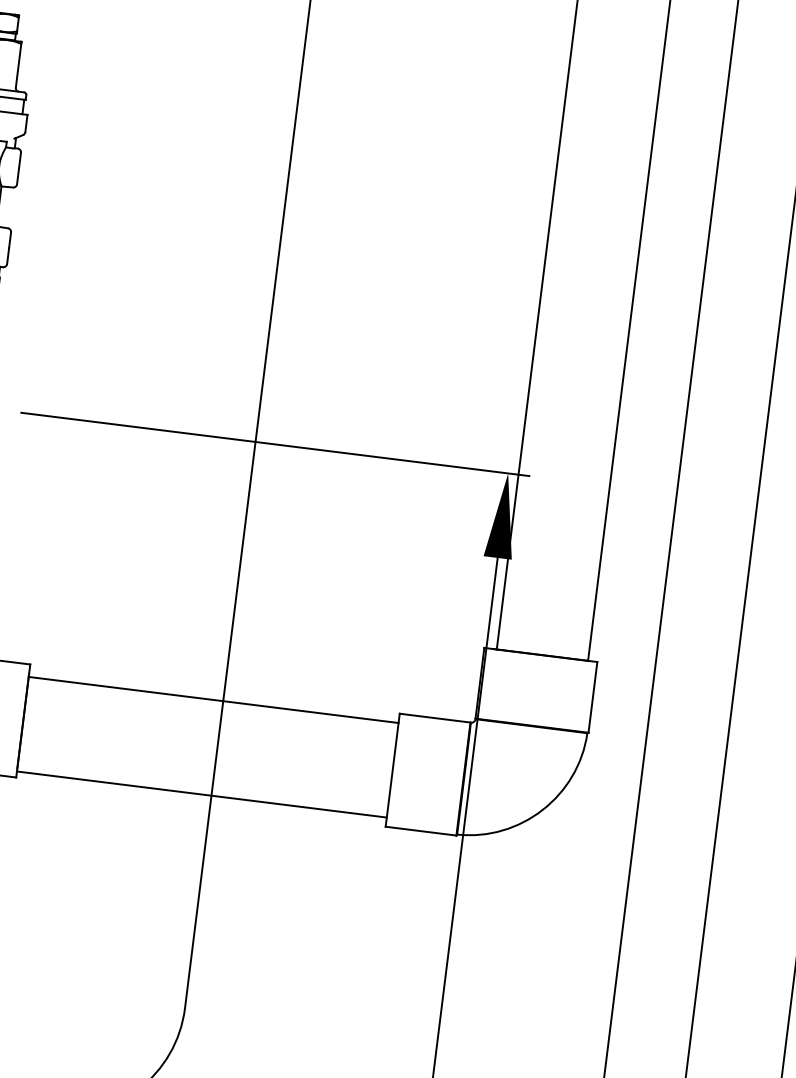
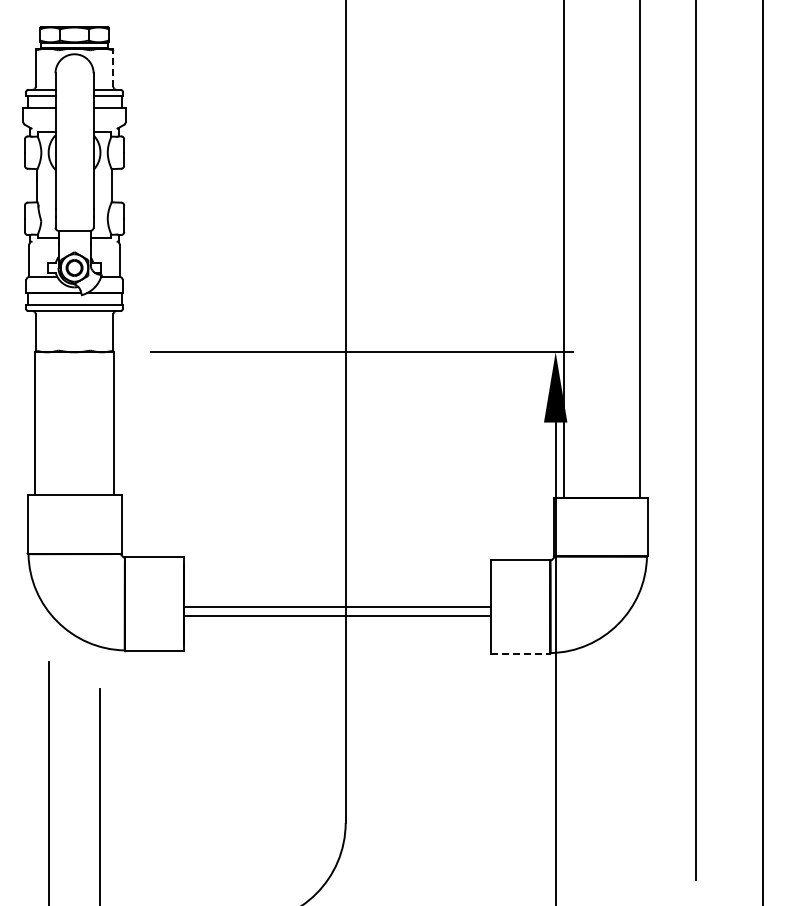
line: (18, 64) -> (113, 67), solid -> dashed
line: (213, 699) -> (337, 606), moved
line: (201, 794) -> (337, 616), moved
line: (421, 830) -> (521, 653), solid -> dashed

